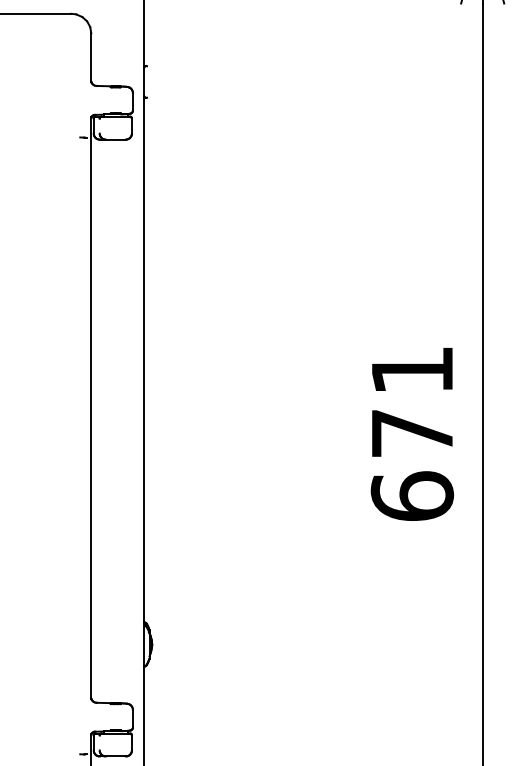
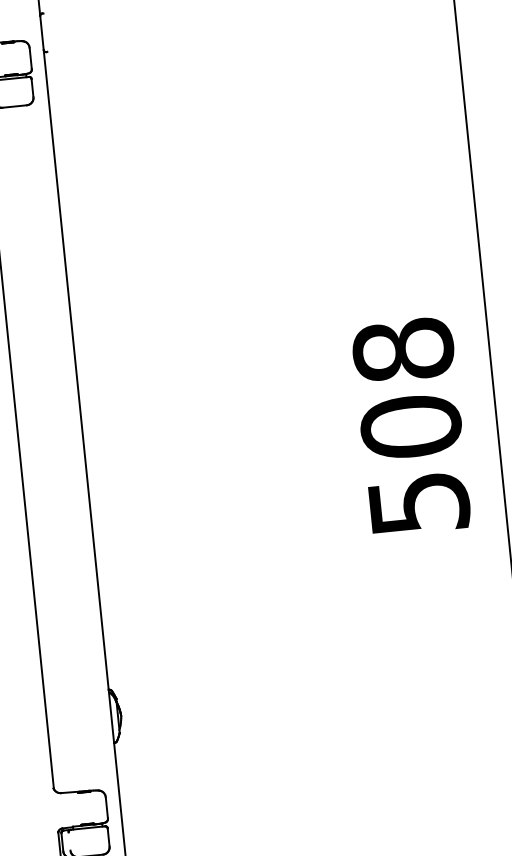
text: (412, 432) -> (411, 425), 671 -> 508

